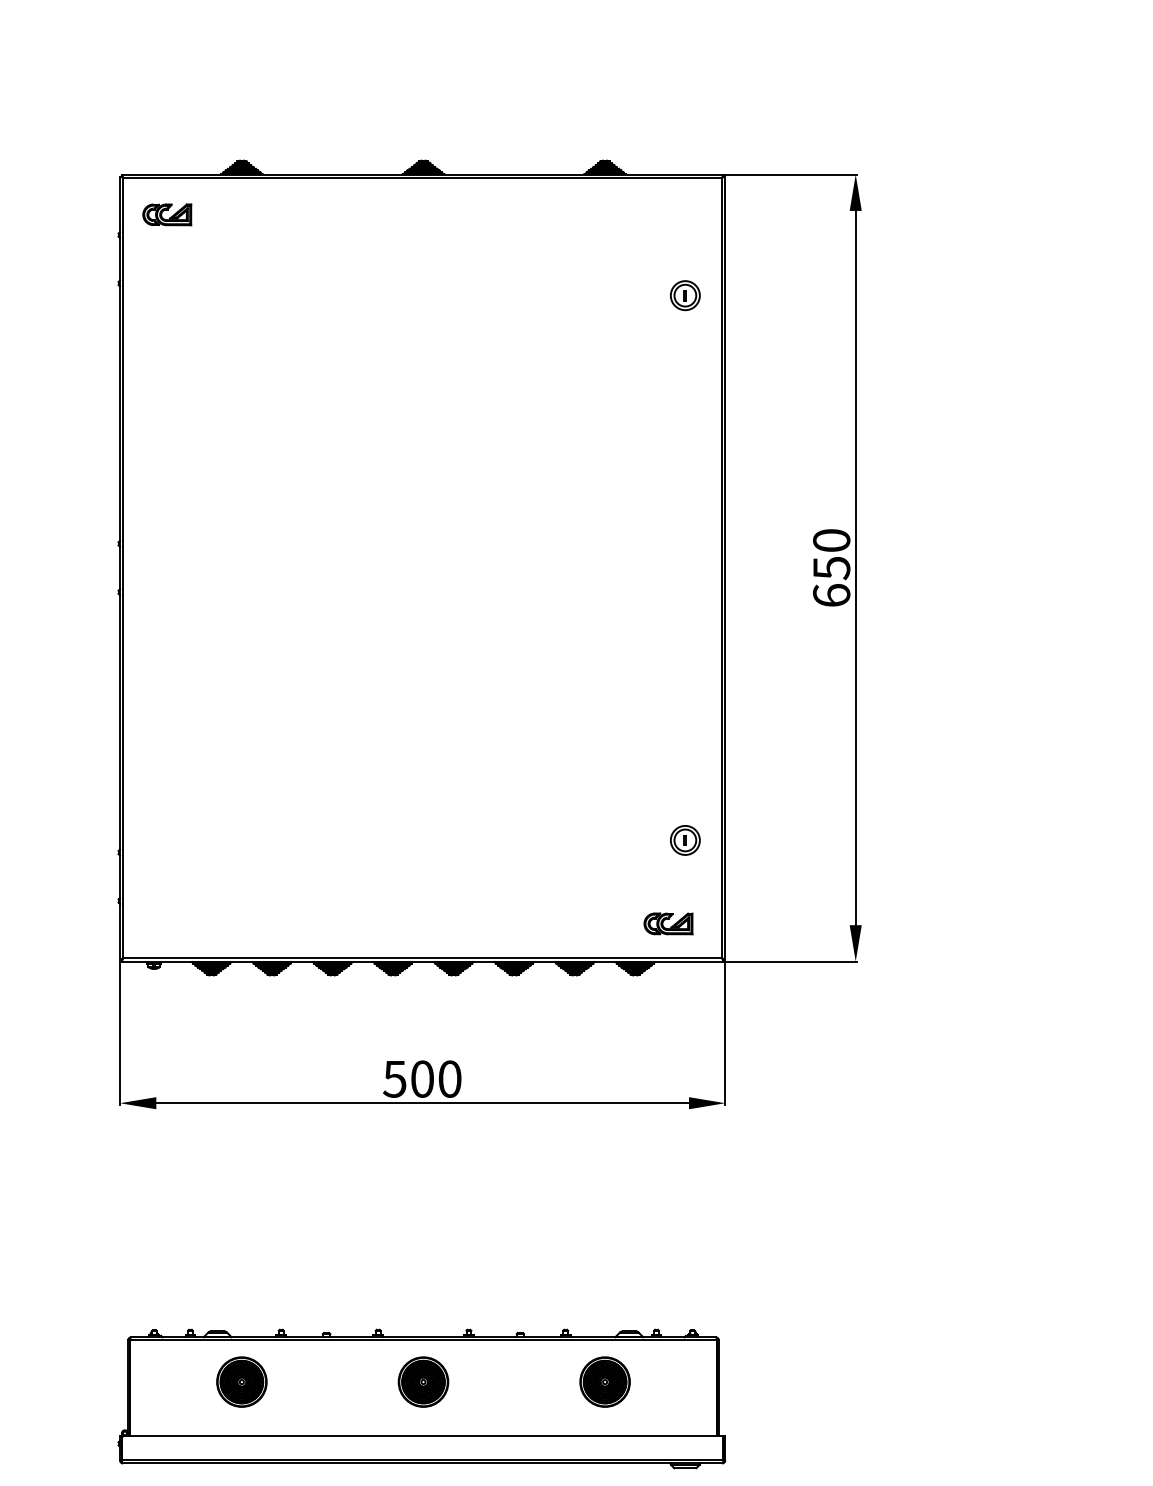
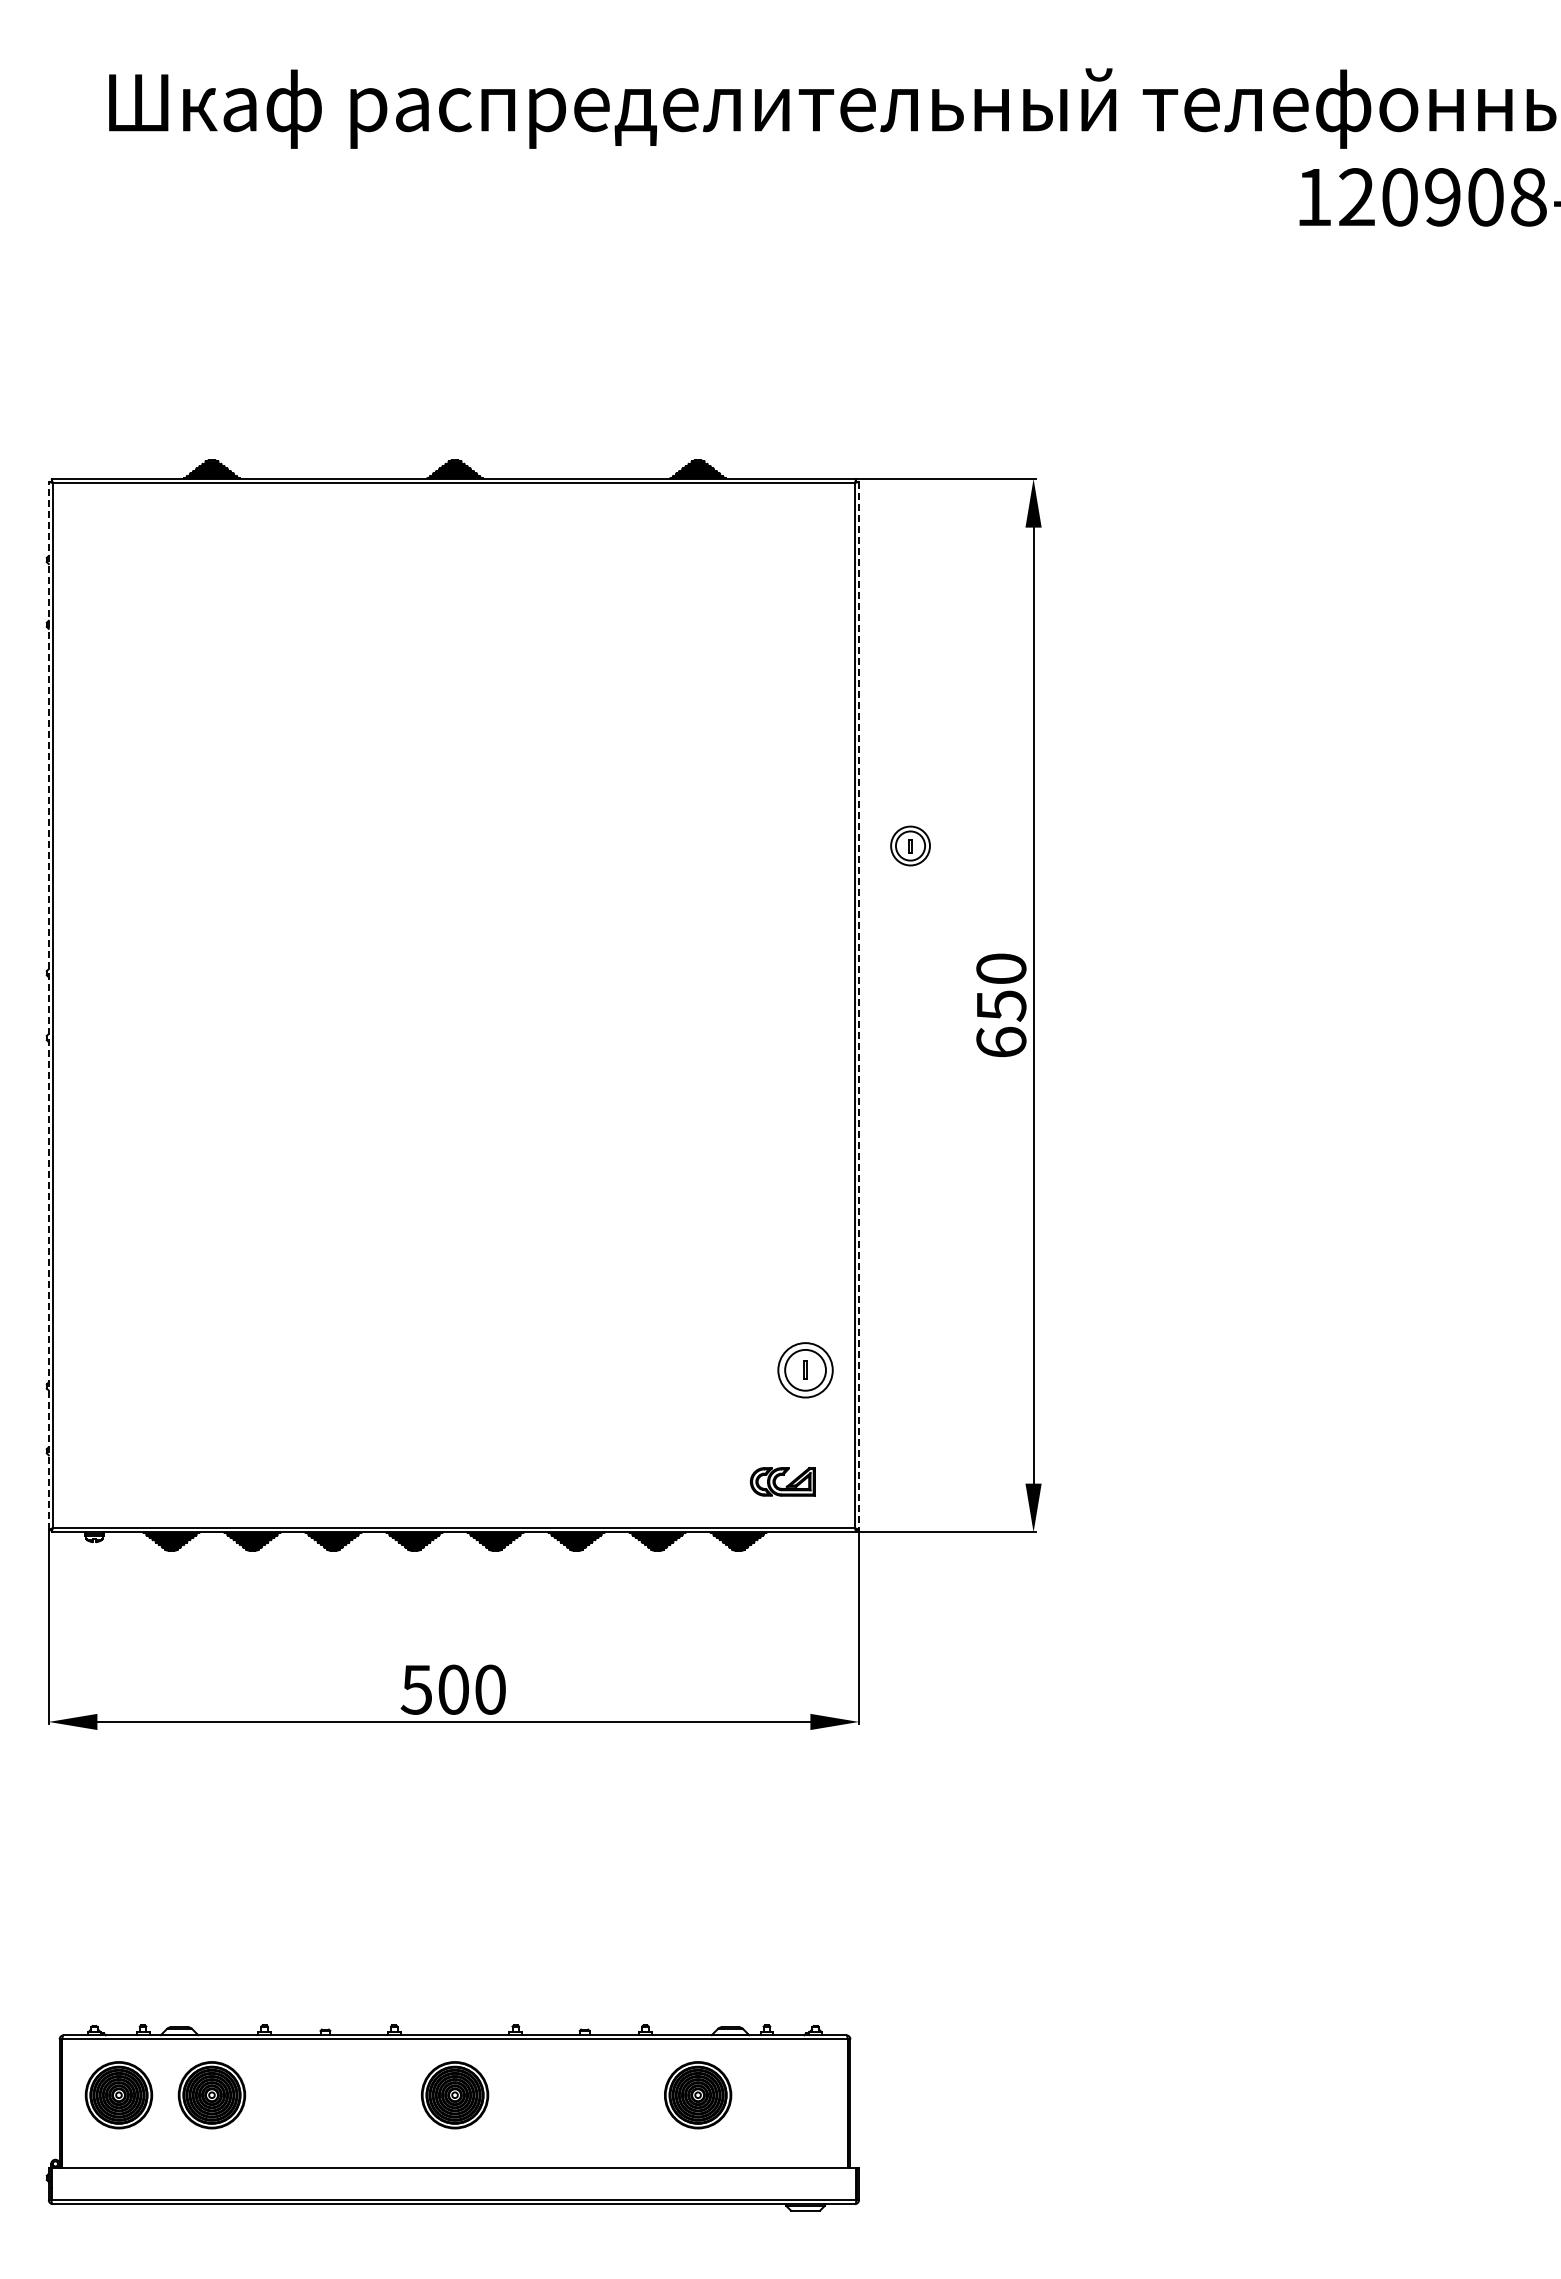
part: (167, 214) -> (112, 532), removed
part: (685, 295) -> (910, 845), moved
line: (119, 567) -> (48, 1005), solid -> dashed
line: (725, 567) -> (859, 1005), solid -> dashed
part: (685, 839) -> (805, 1369), size x1.4
part: (172, 1382) -> (118, 2095), added

